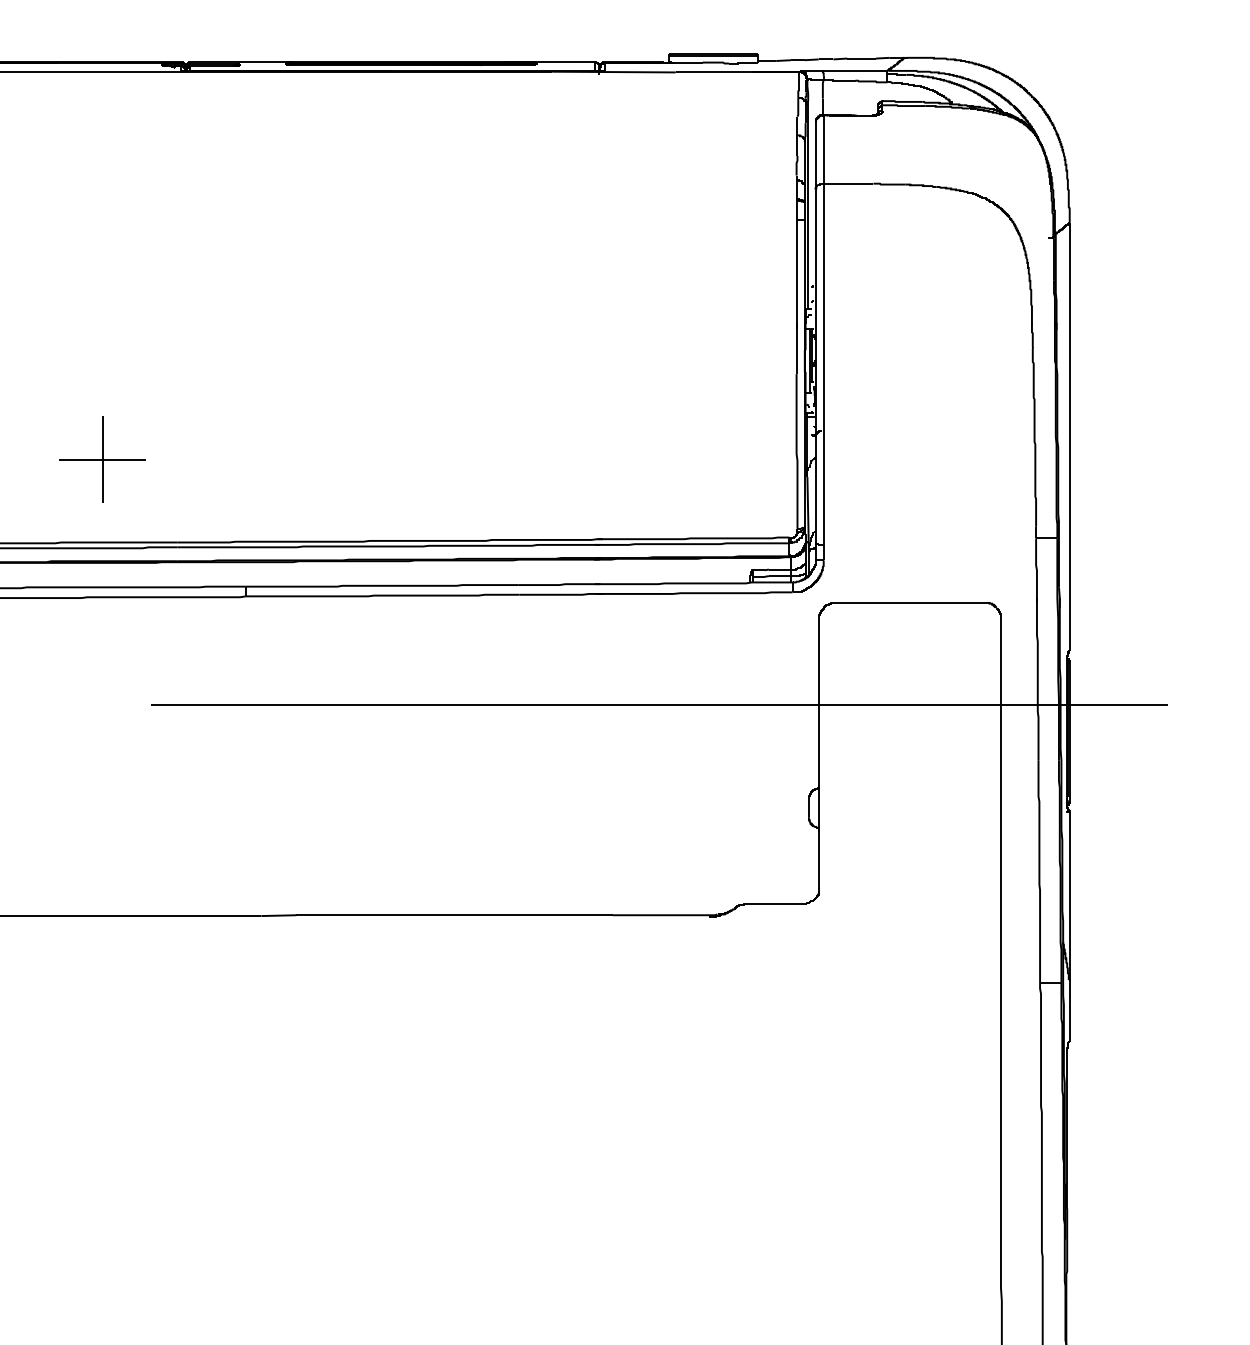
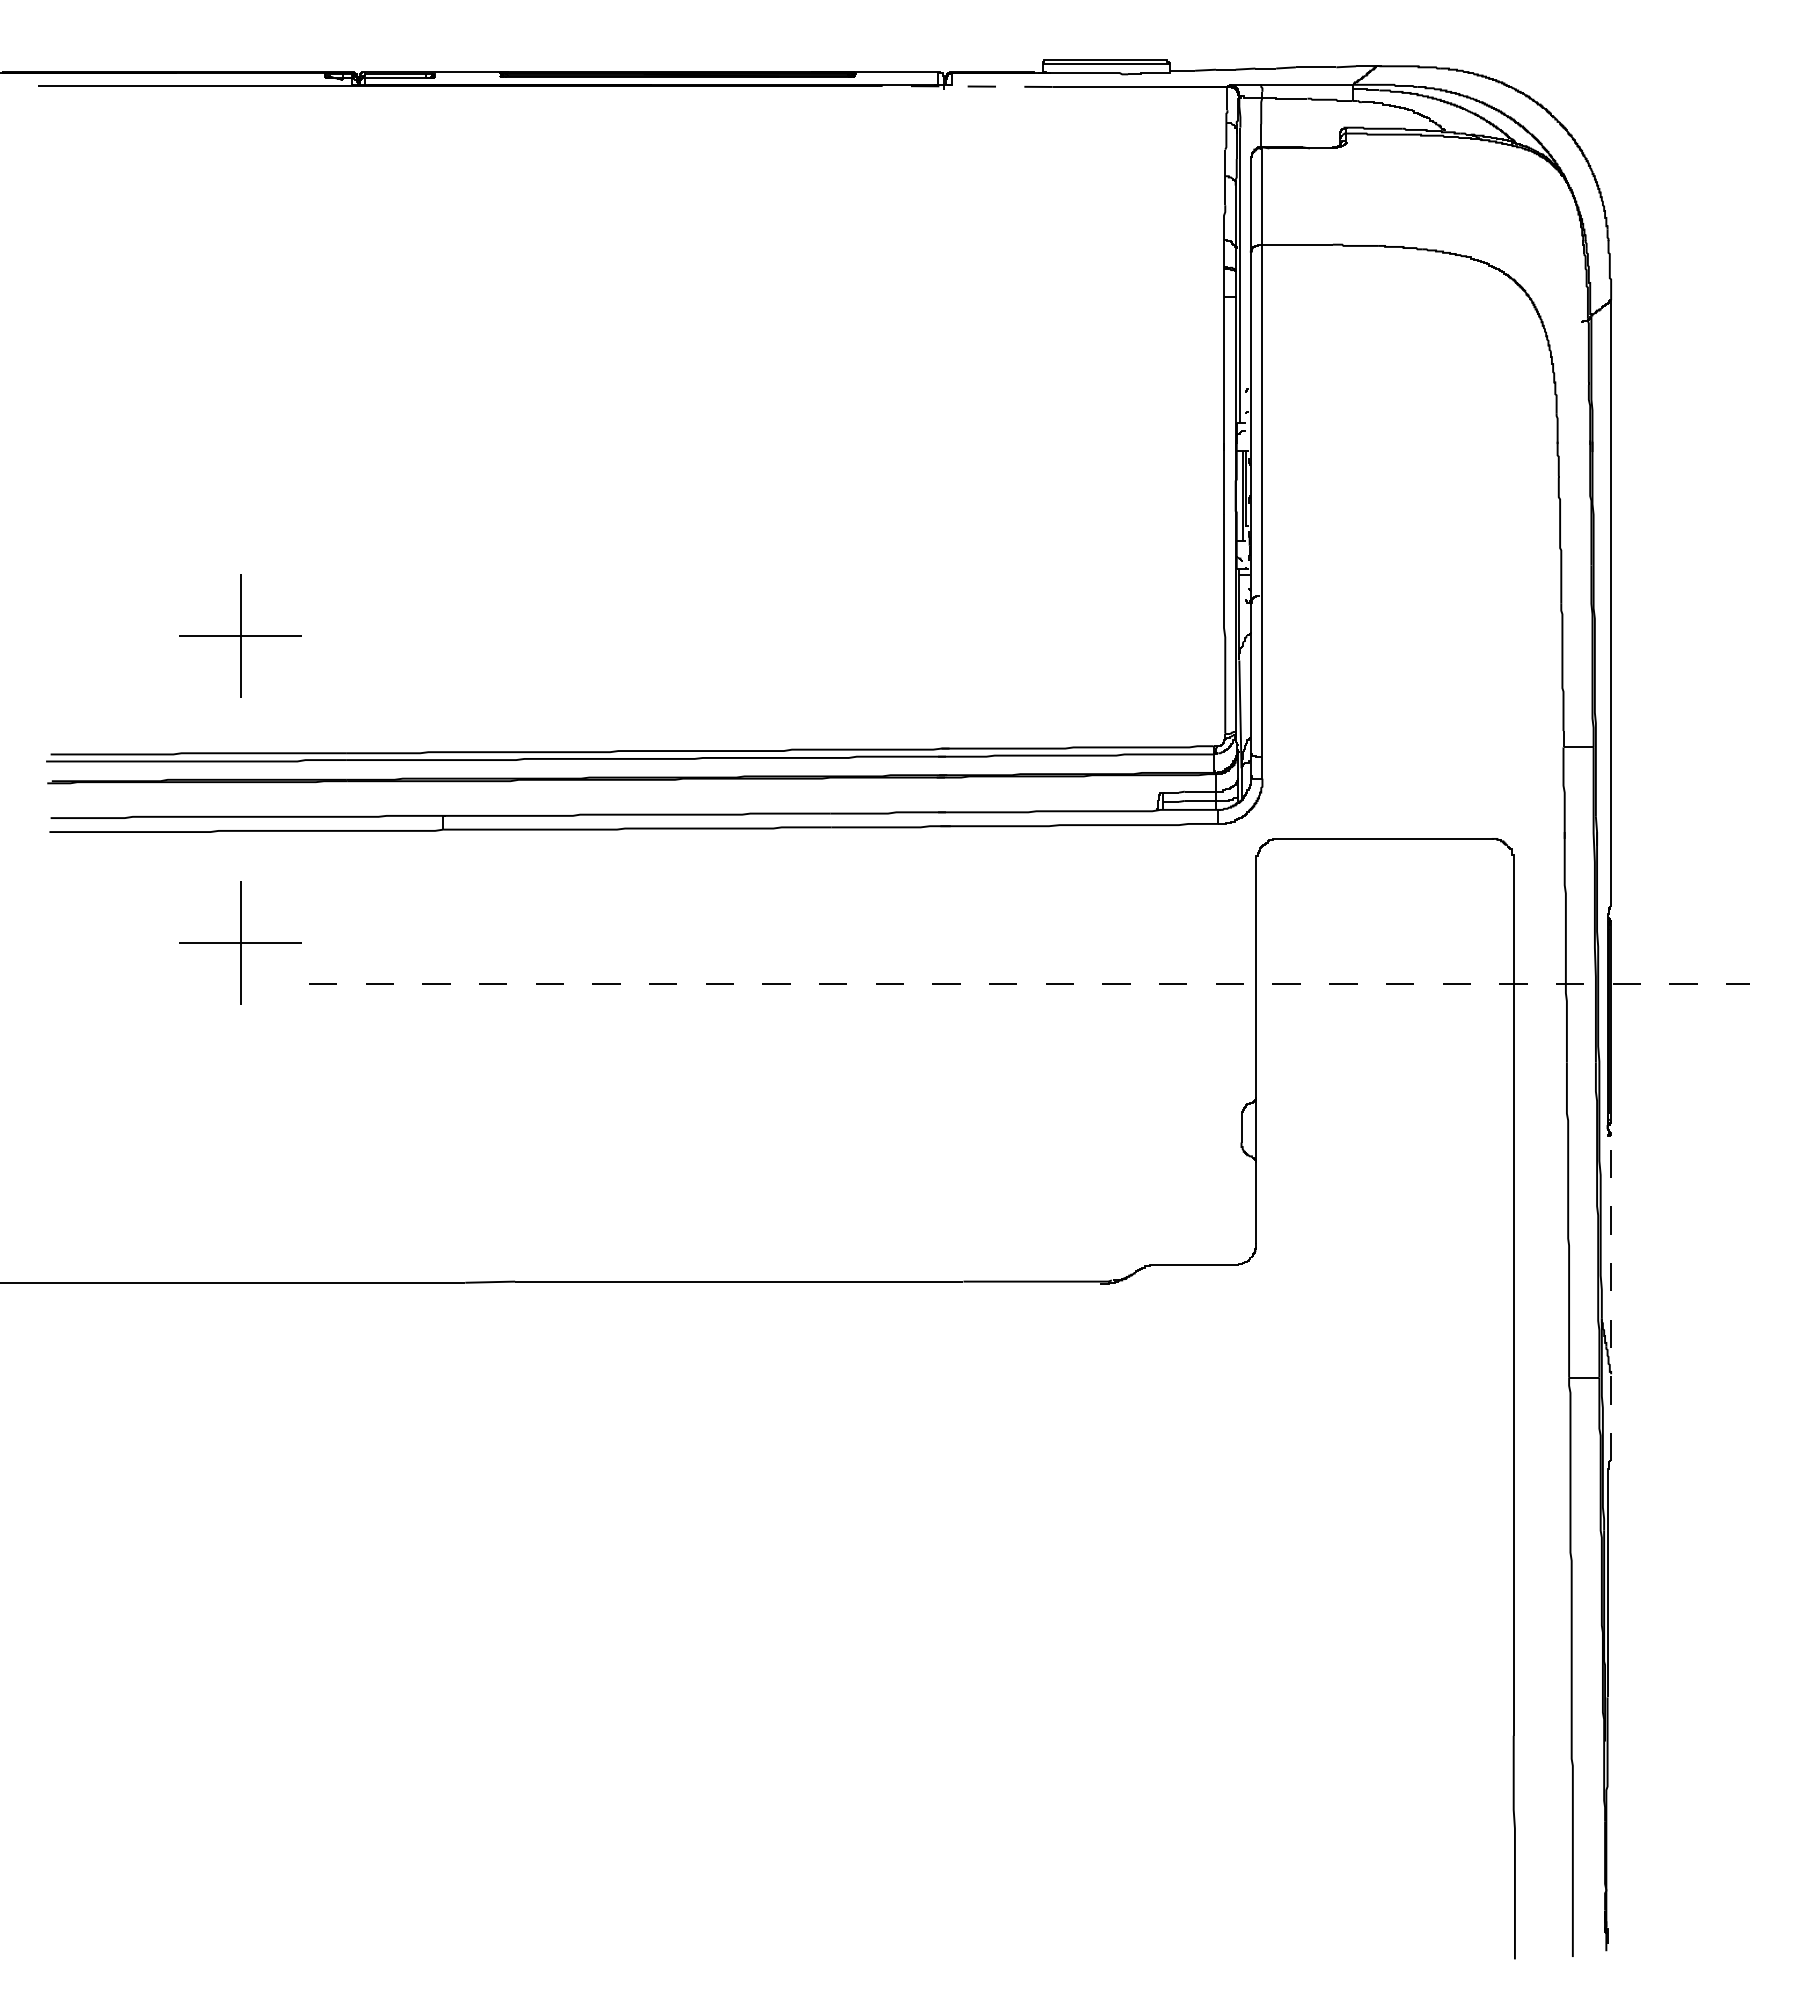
line: (614, 72) -> (965, 86), solid -> dashed
part: (102, 675) -> (240, 942), added
line: (659, 704) -> (1029, 983), solid -> dashed
line: (1069, 927) -> (1611, 1298), solid -> dashed

